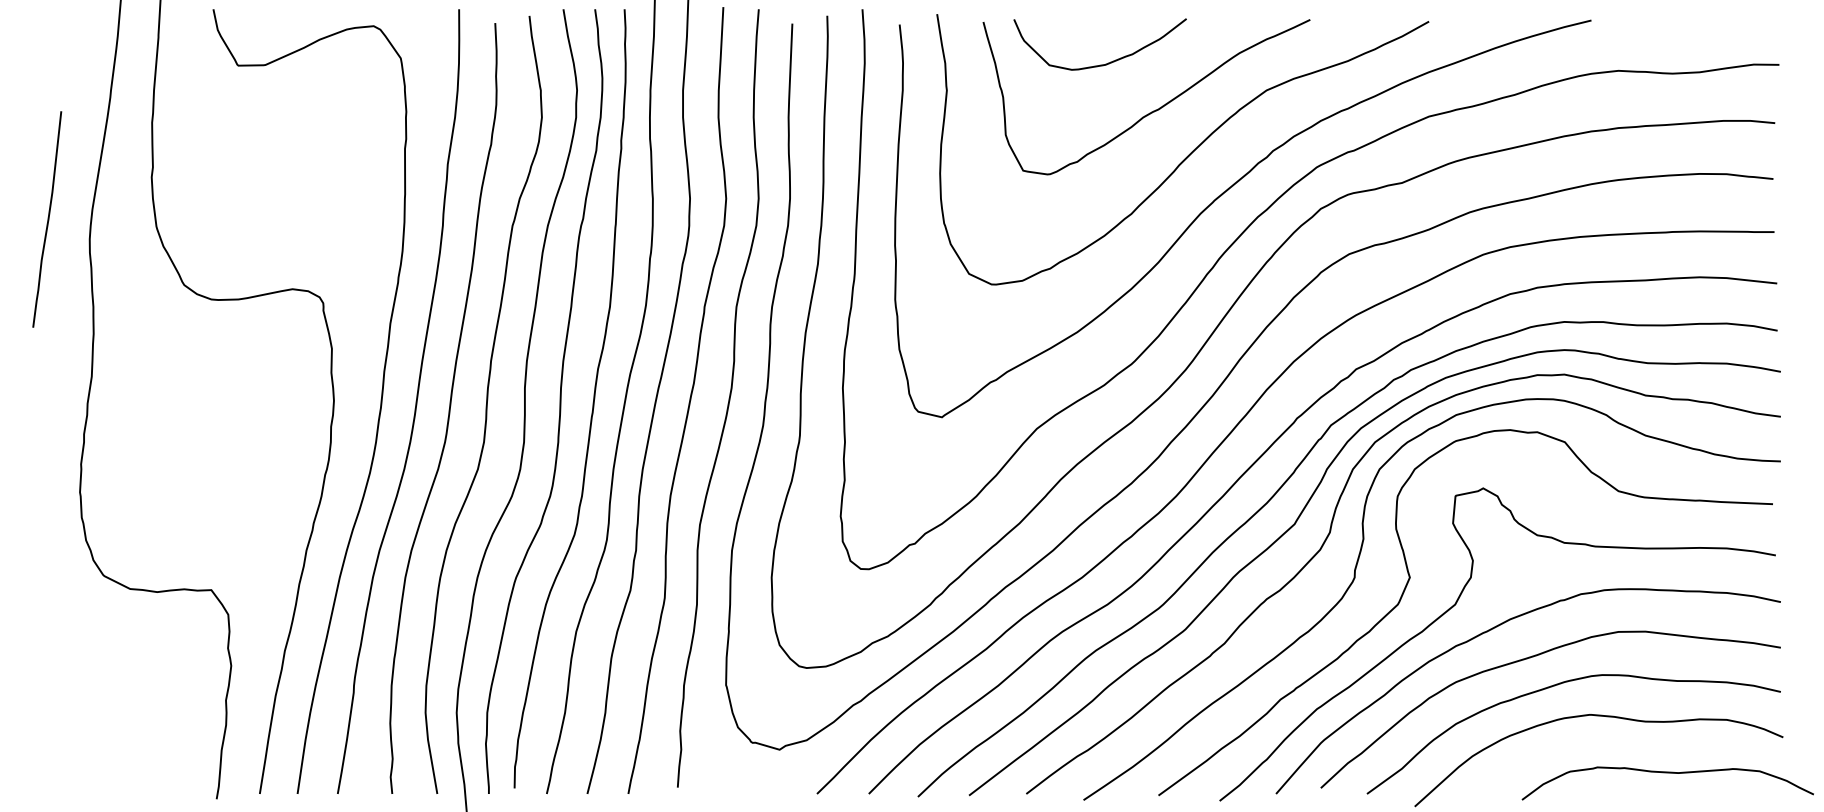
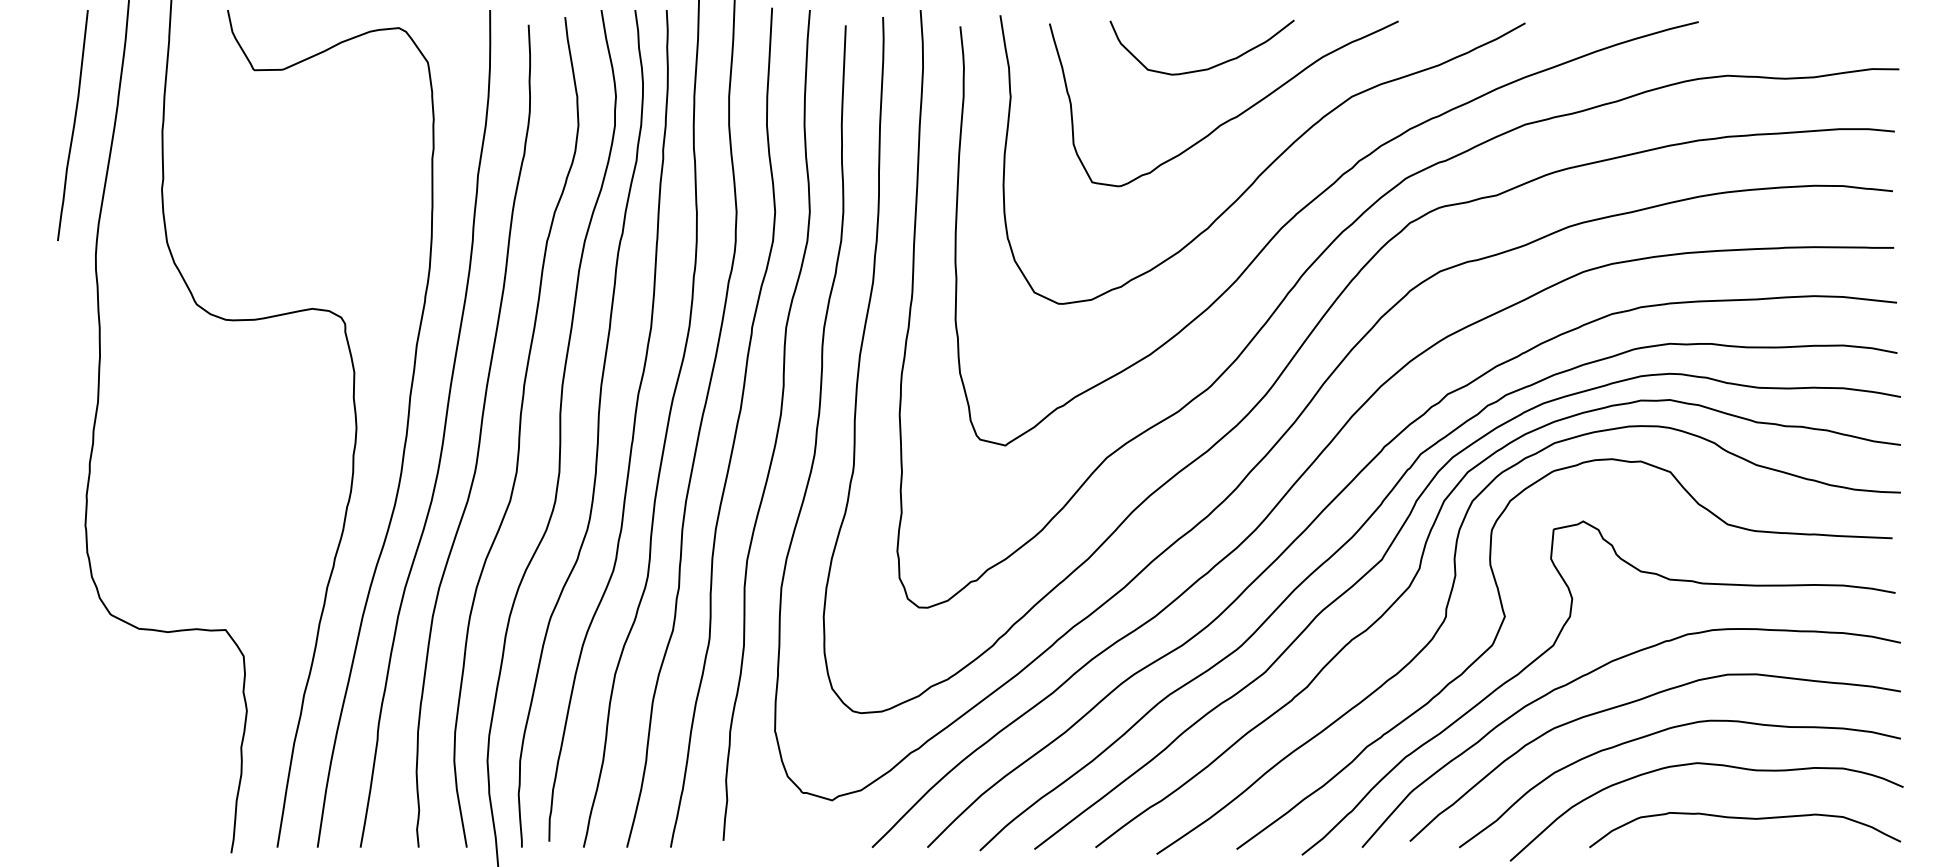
curve: (1105, 63) -> (1207, 67), moved
curve: (47, 219) -> (73, 125), moved
curve: (1667, 773) -> (1744, 819), moved

